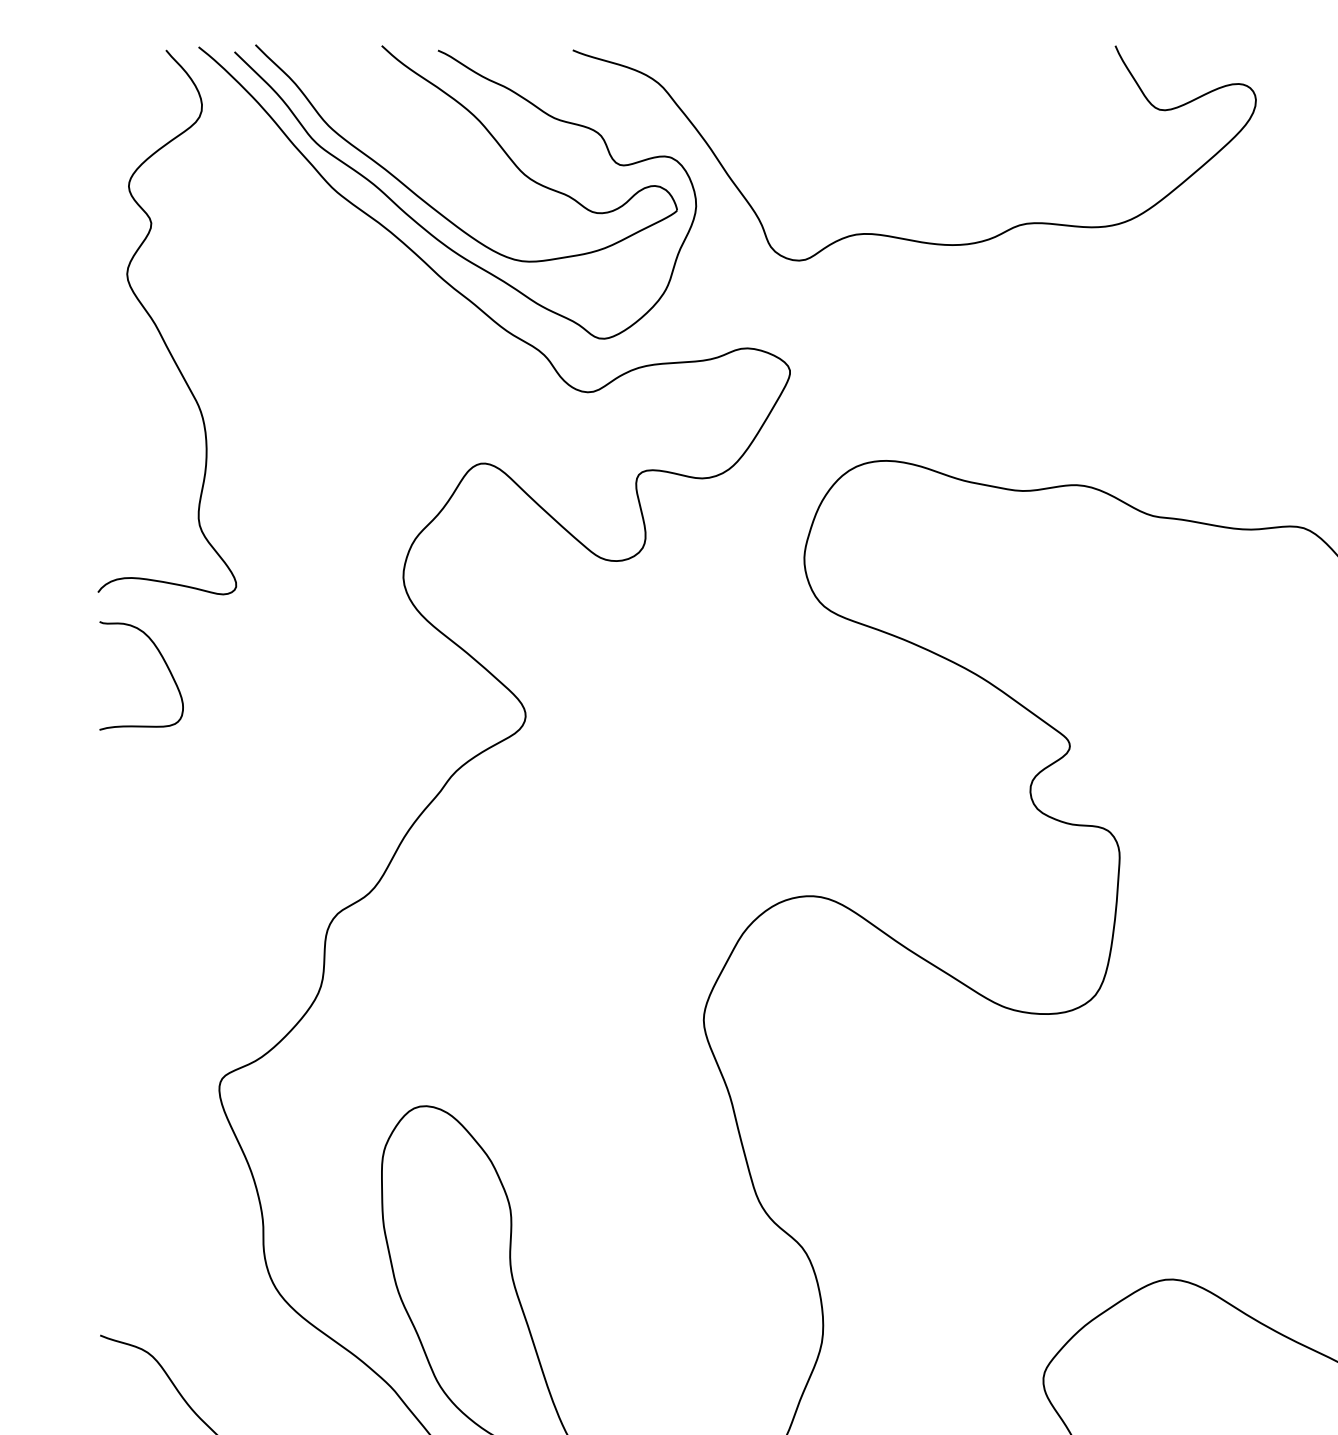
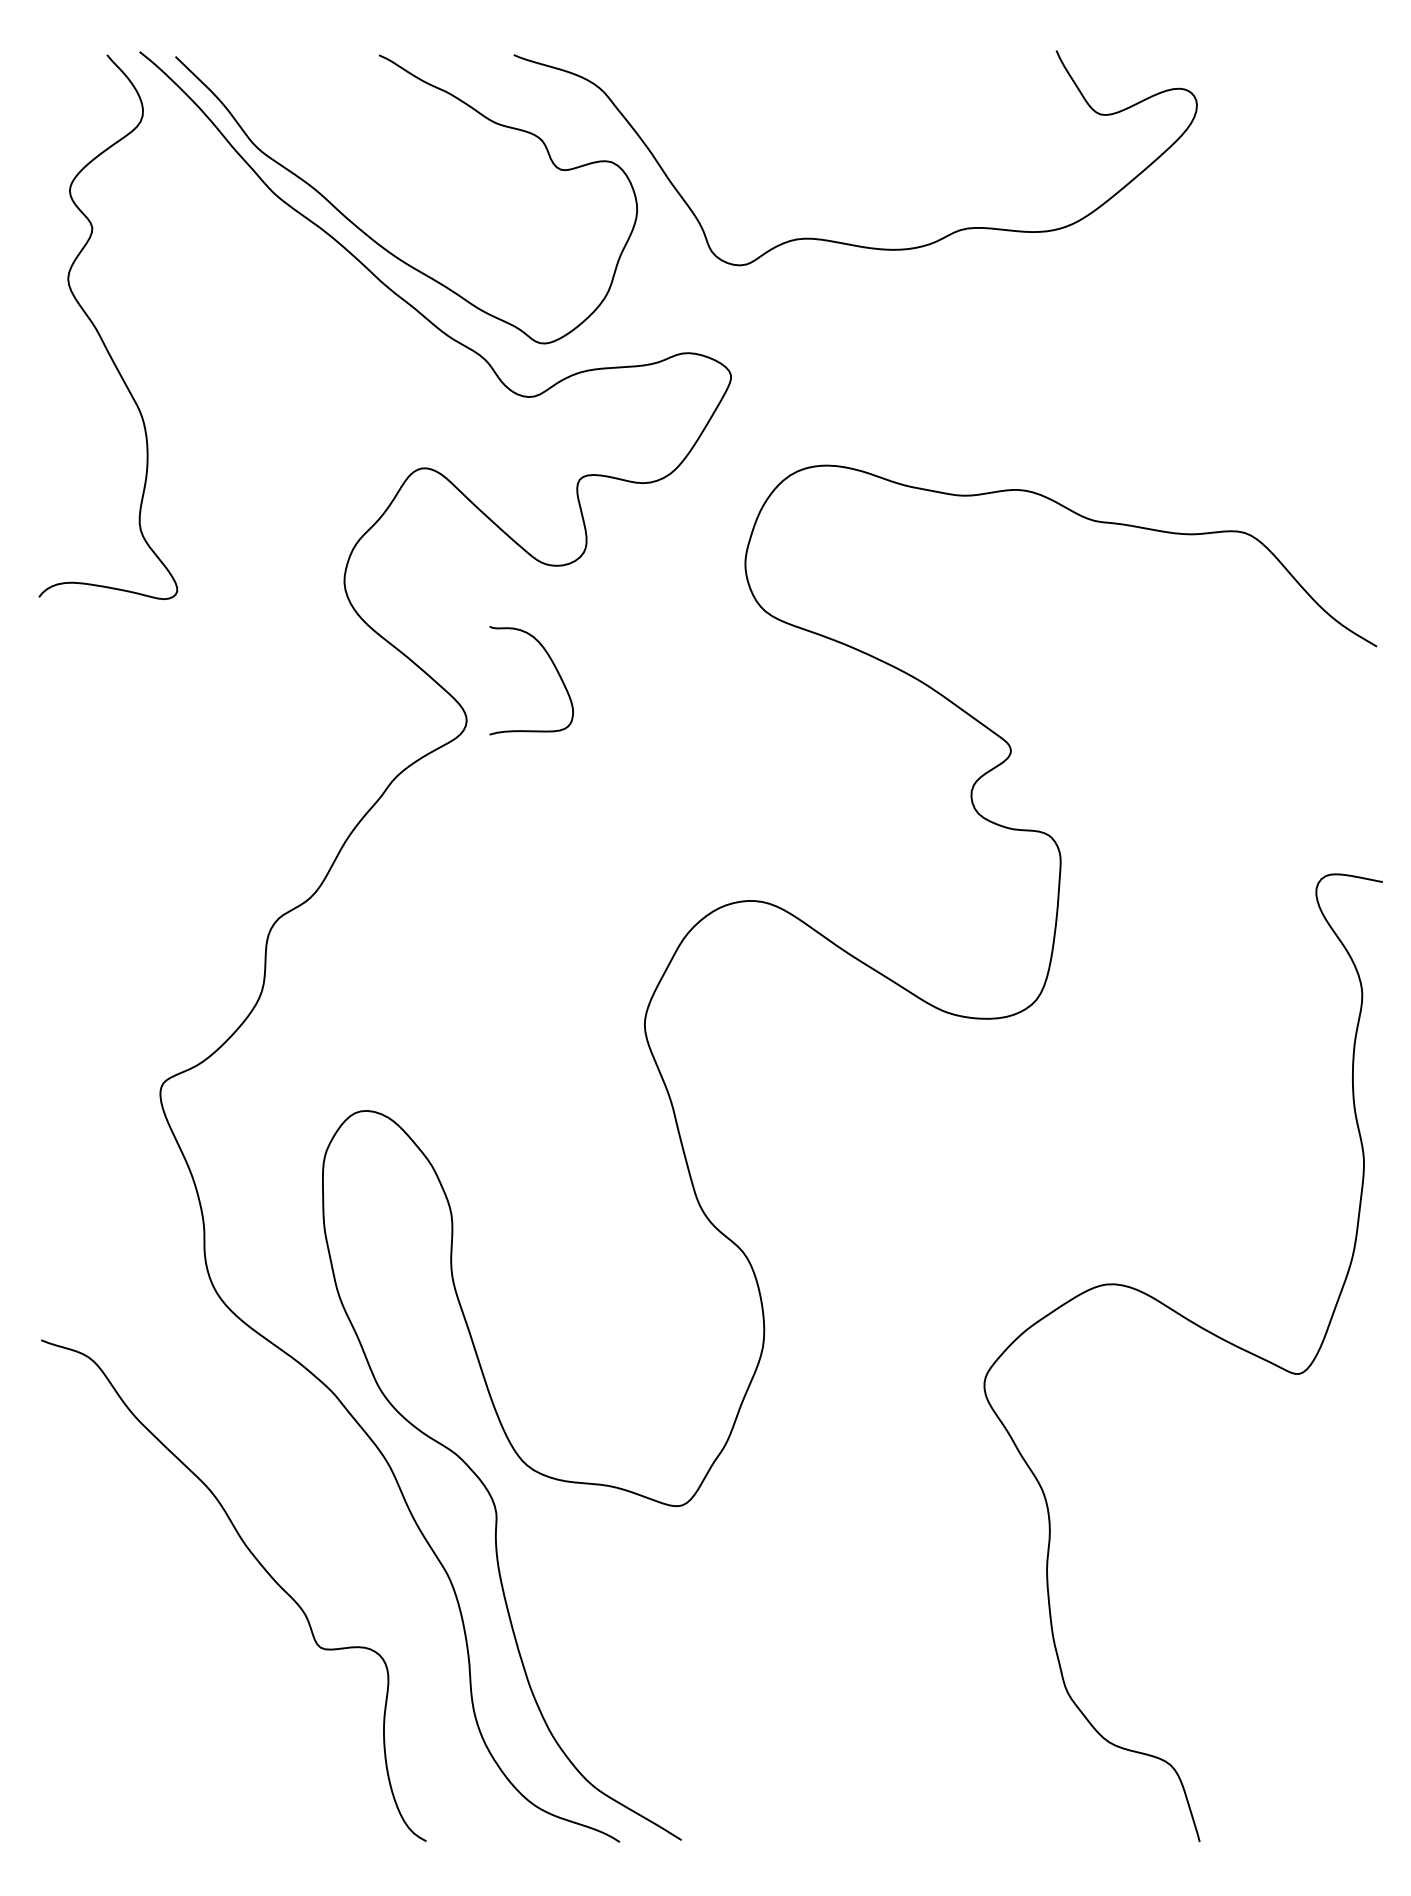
part: (490, 135) -> (431, 140), removed
curve: (165, 664) -> (555, 669), moved

